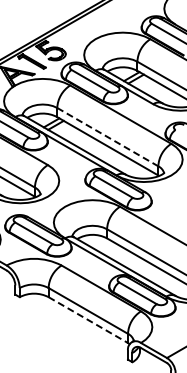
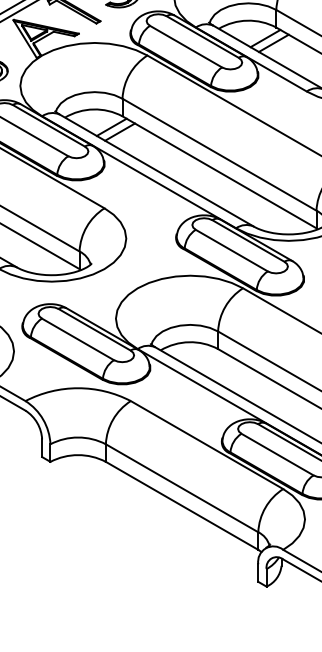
line: (108, 137) -> (220, 155), dashed -> solid
line: (88, 320) -> (182, 506), dashed -> solid

